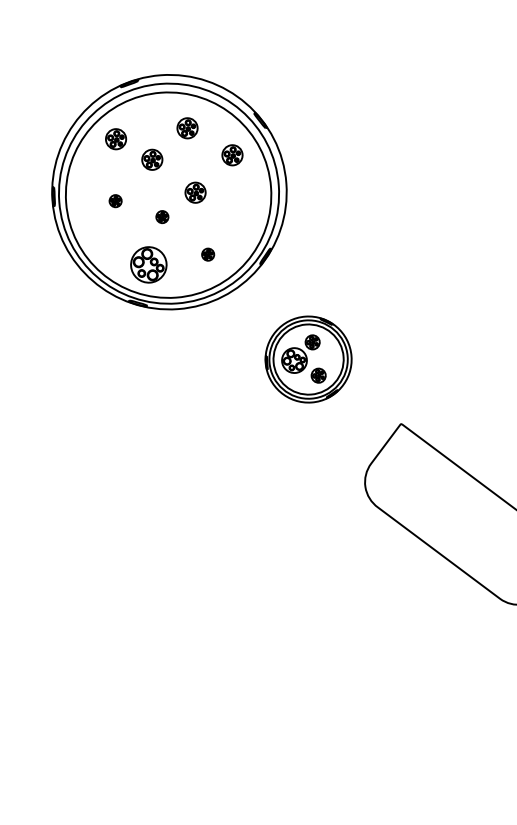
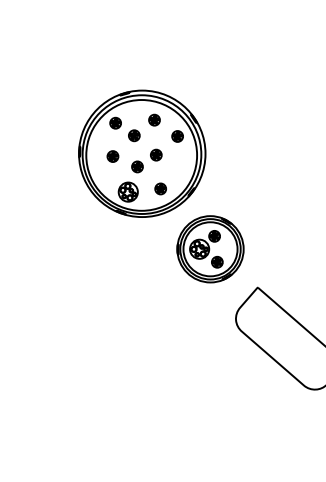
part: (114, 201) -> (112, 156), size x1.67
part: (162, 216) -> (137, 166), size x1.67
part: (207, 253) -> (160, 188), size x1.67
part: (308, 359) -> (210, 249), size x1.43

